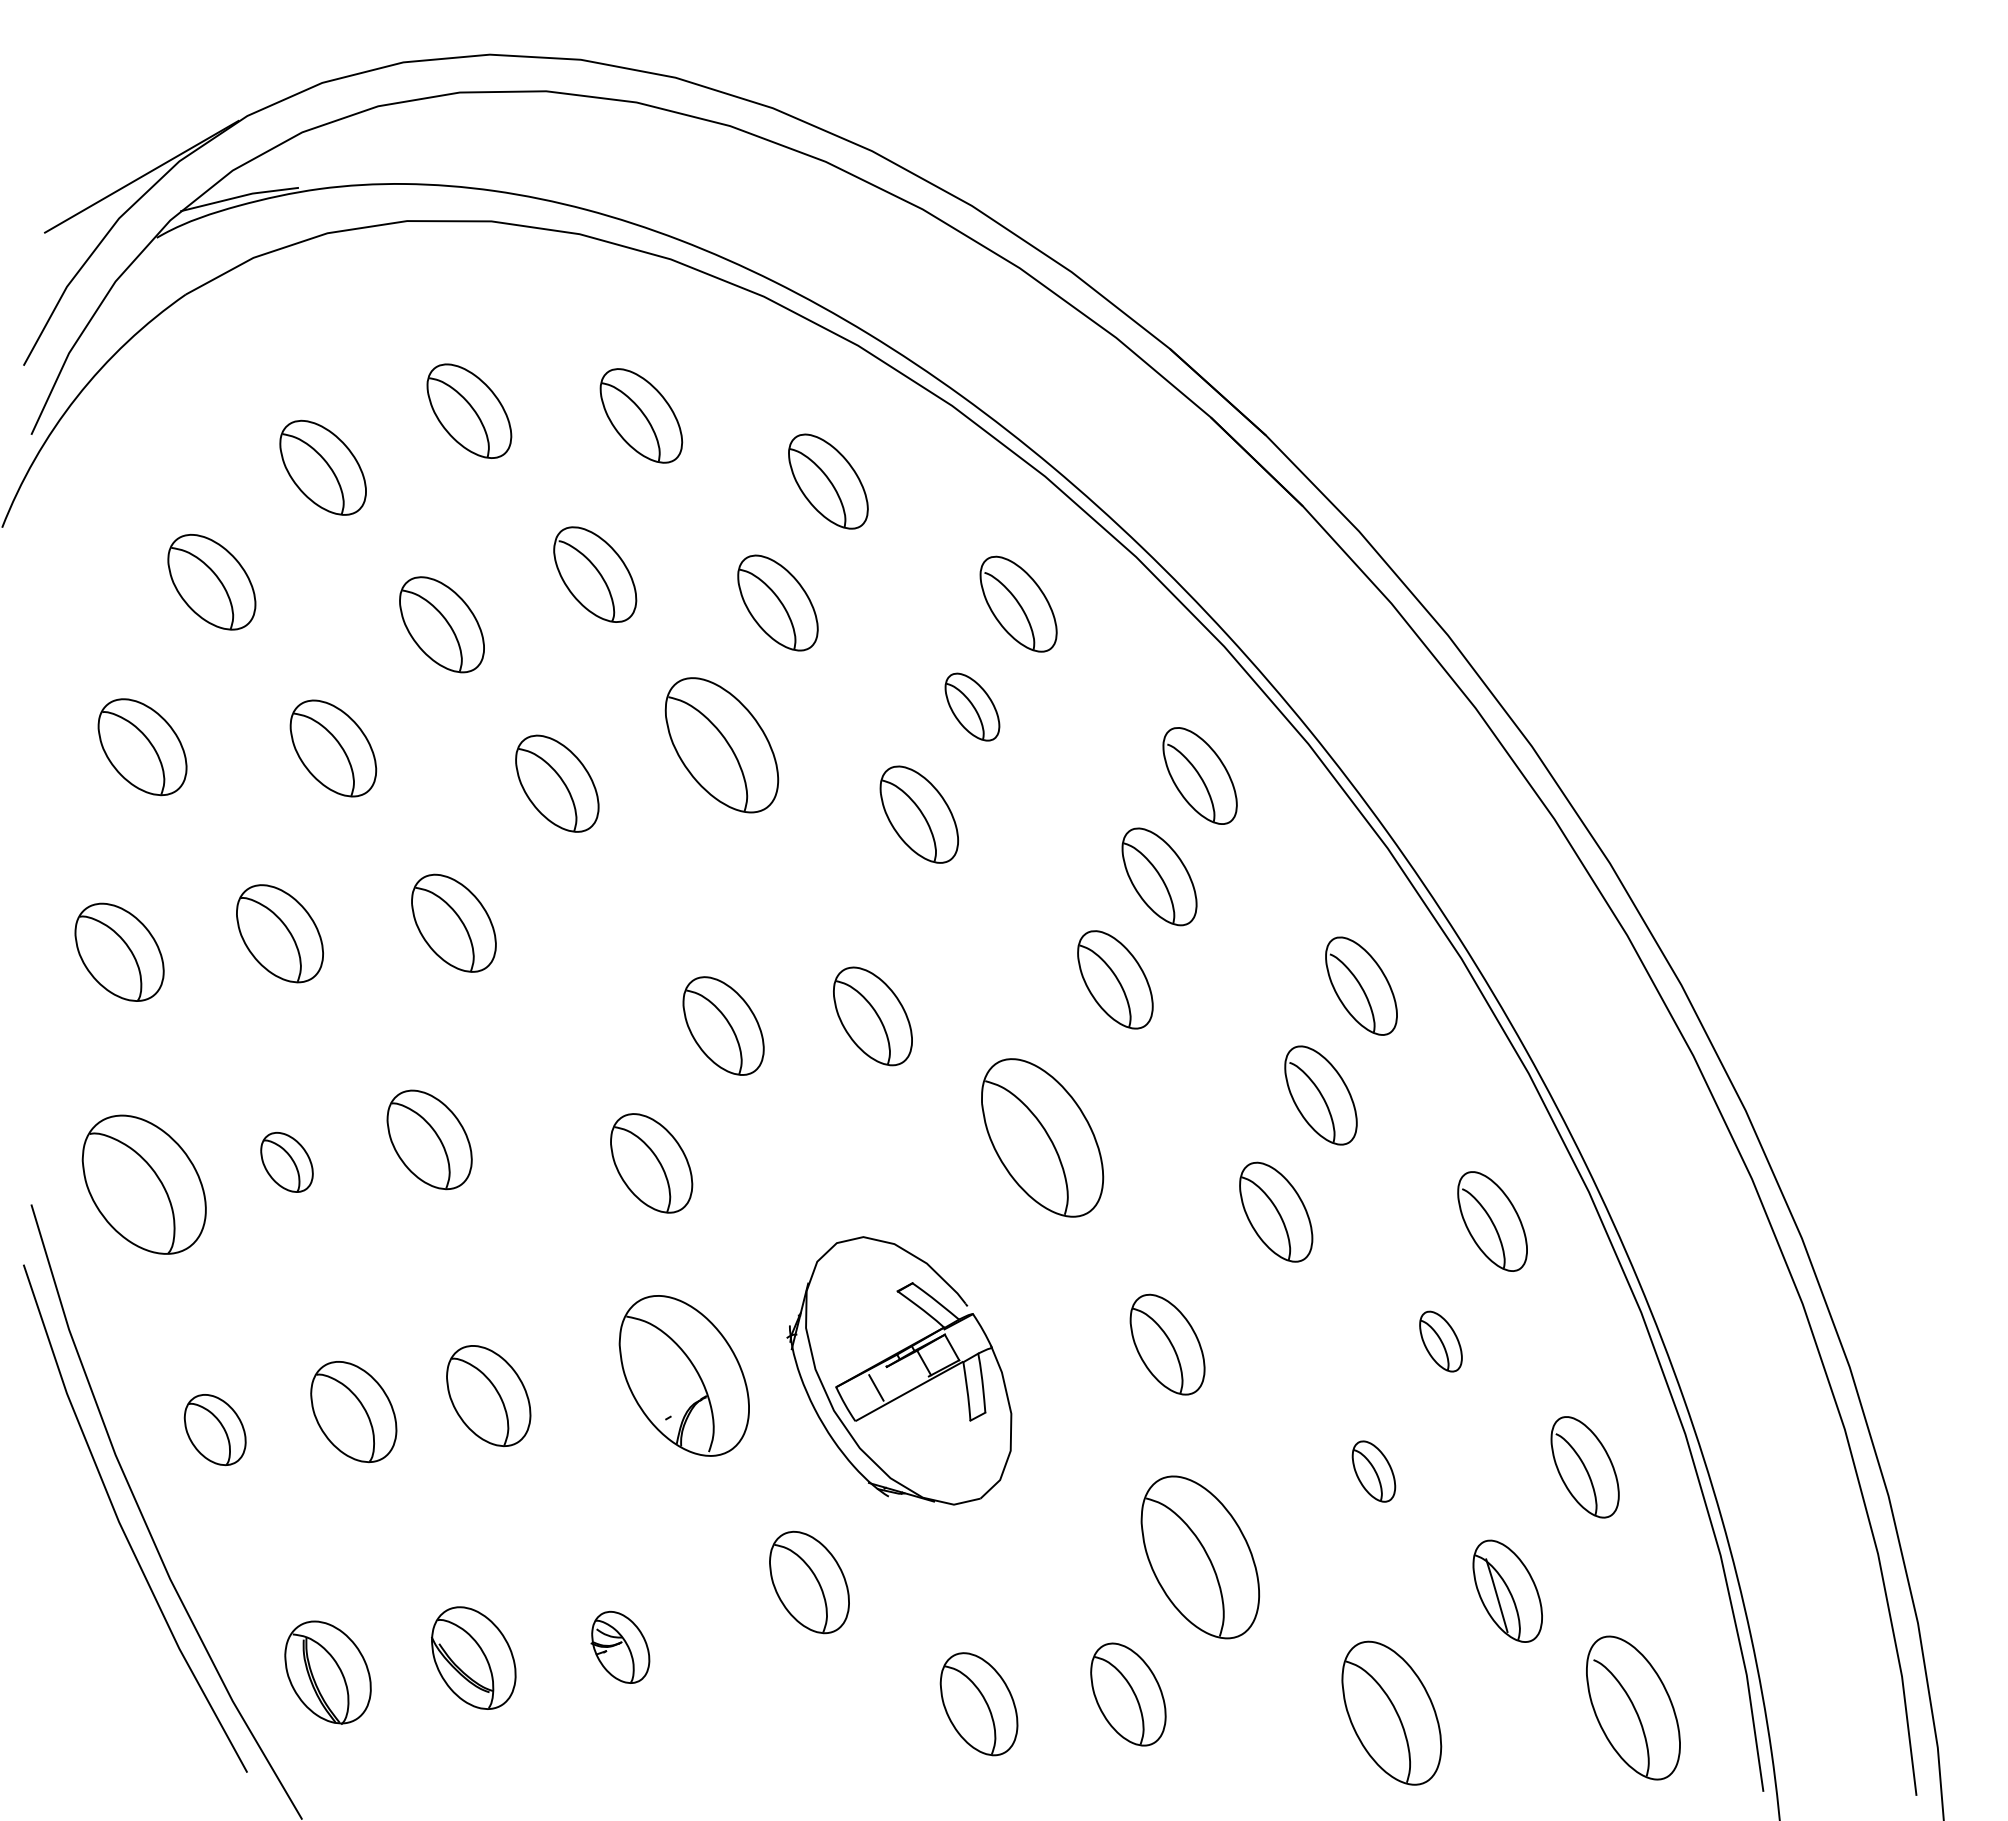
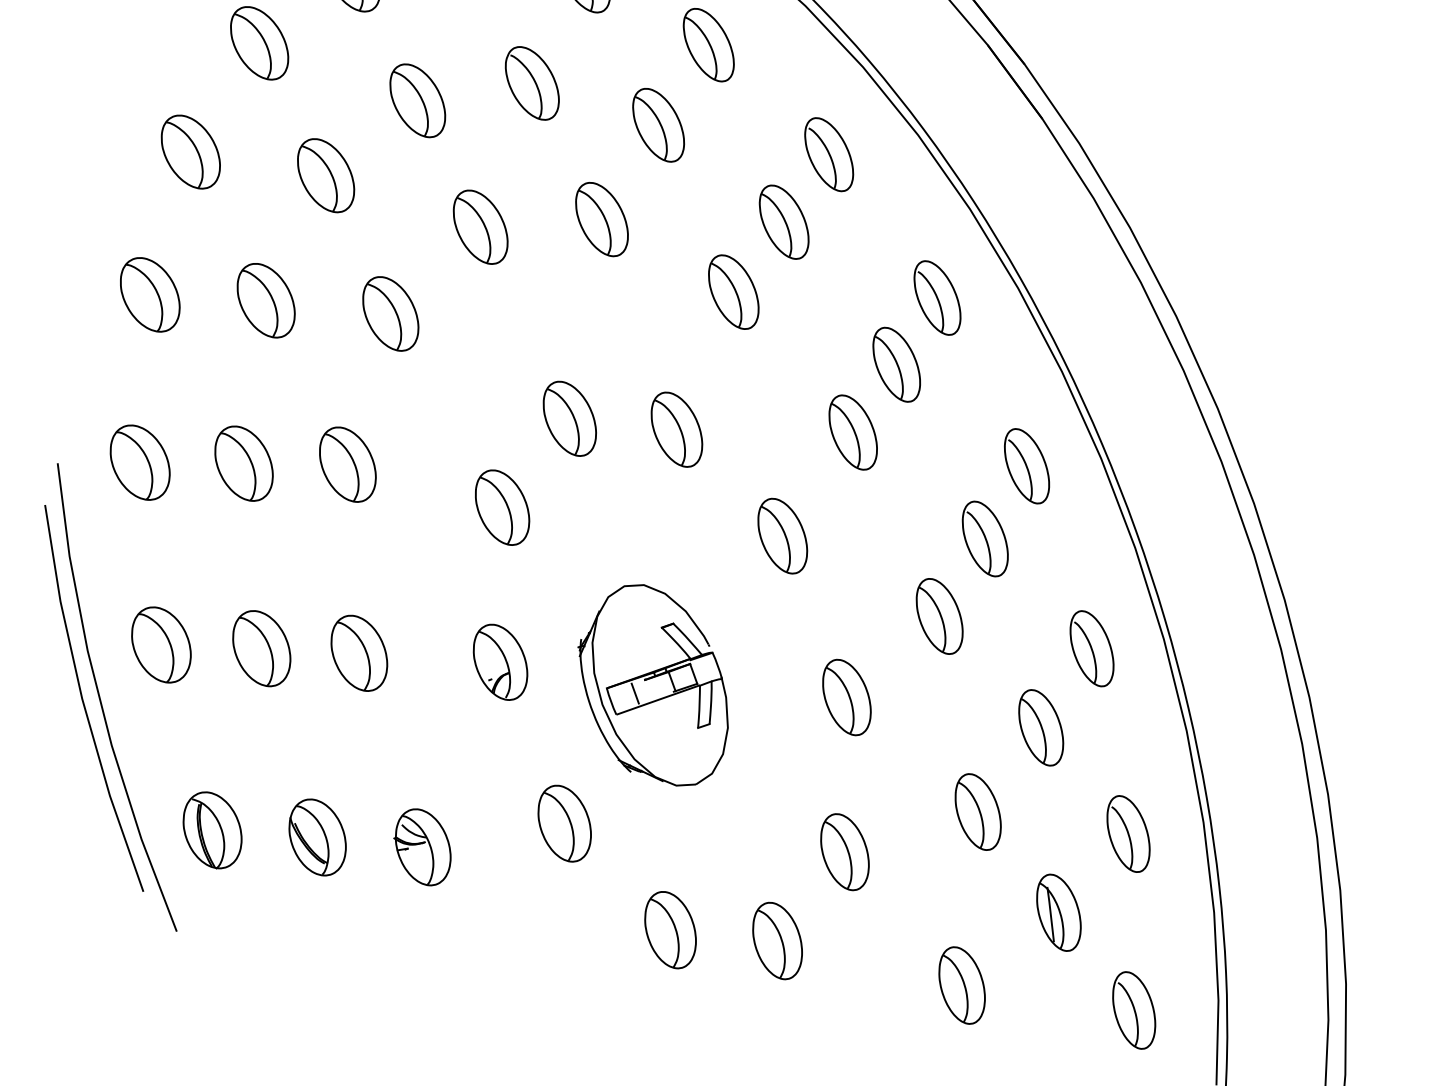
part: (972, 706) -> (784, 221), size x1.43
part: (721, 745) -> (601, 219), size x0.71
part: (1042, 1138) -> (782, 536), size x0.62
part: (286, 1162) -> (243, 463), size x1.67
part: (144, 1184) -> (140, 462), size x0.71
part: (1440, 1341) -> (1040, 727), size x1.67
part: (684, 1375) -> (500, 662), size x0.62
part: (214, 1429) -> (160, 644), size x1.43
part: (1373, 1471) -> (977, 811), size x1.67
part: (1200, 1556) -> (845, 851), size x0.62
part: (620, 1647) -> (422, 847), size x1.43
part: (1633, 1707) -> (1134, 1010), size x0.71
part: (1391, 1713) -> (961, 985), size x0.71

